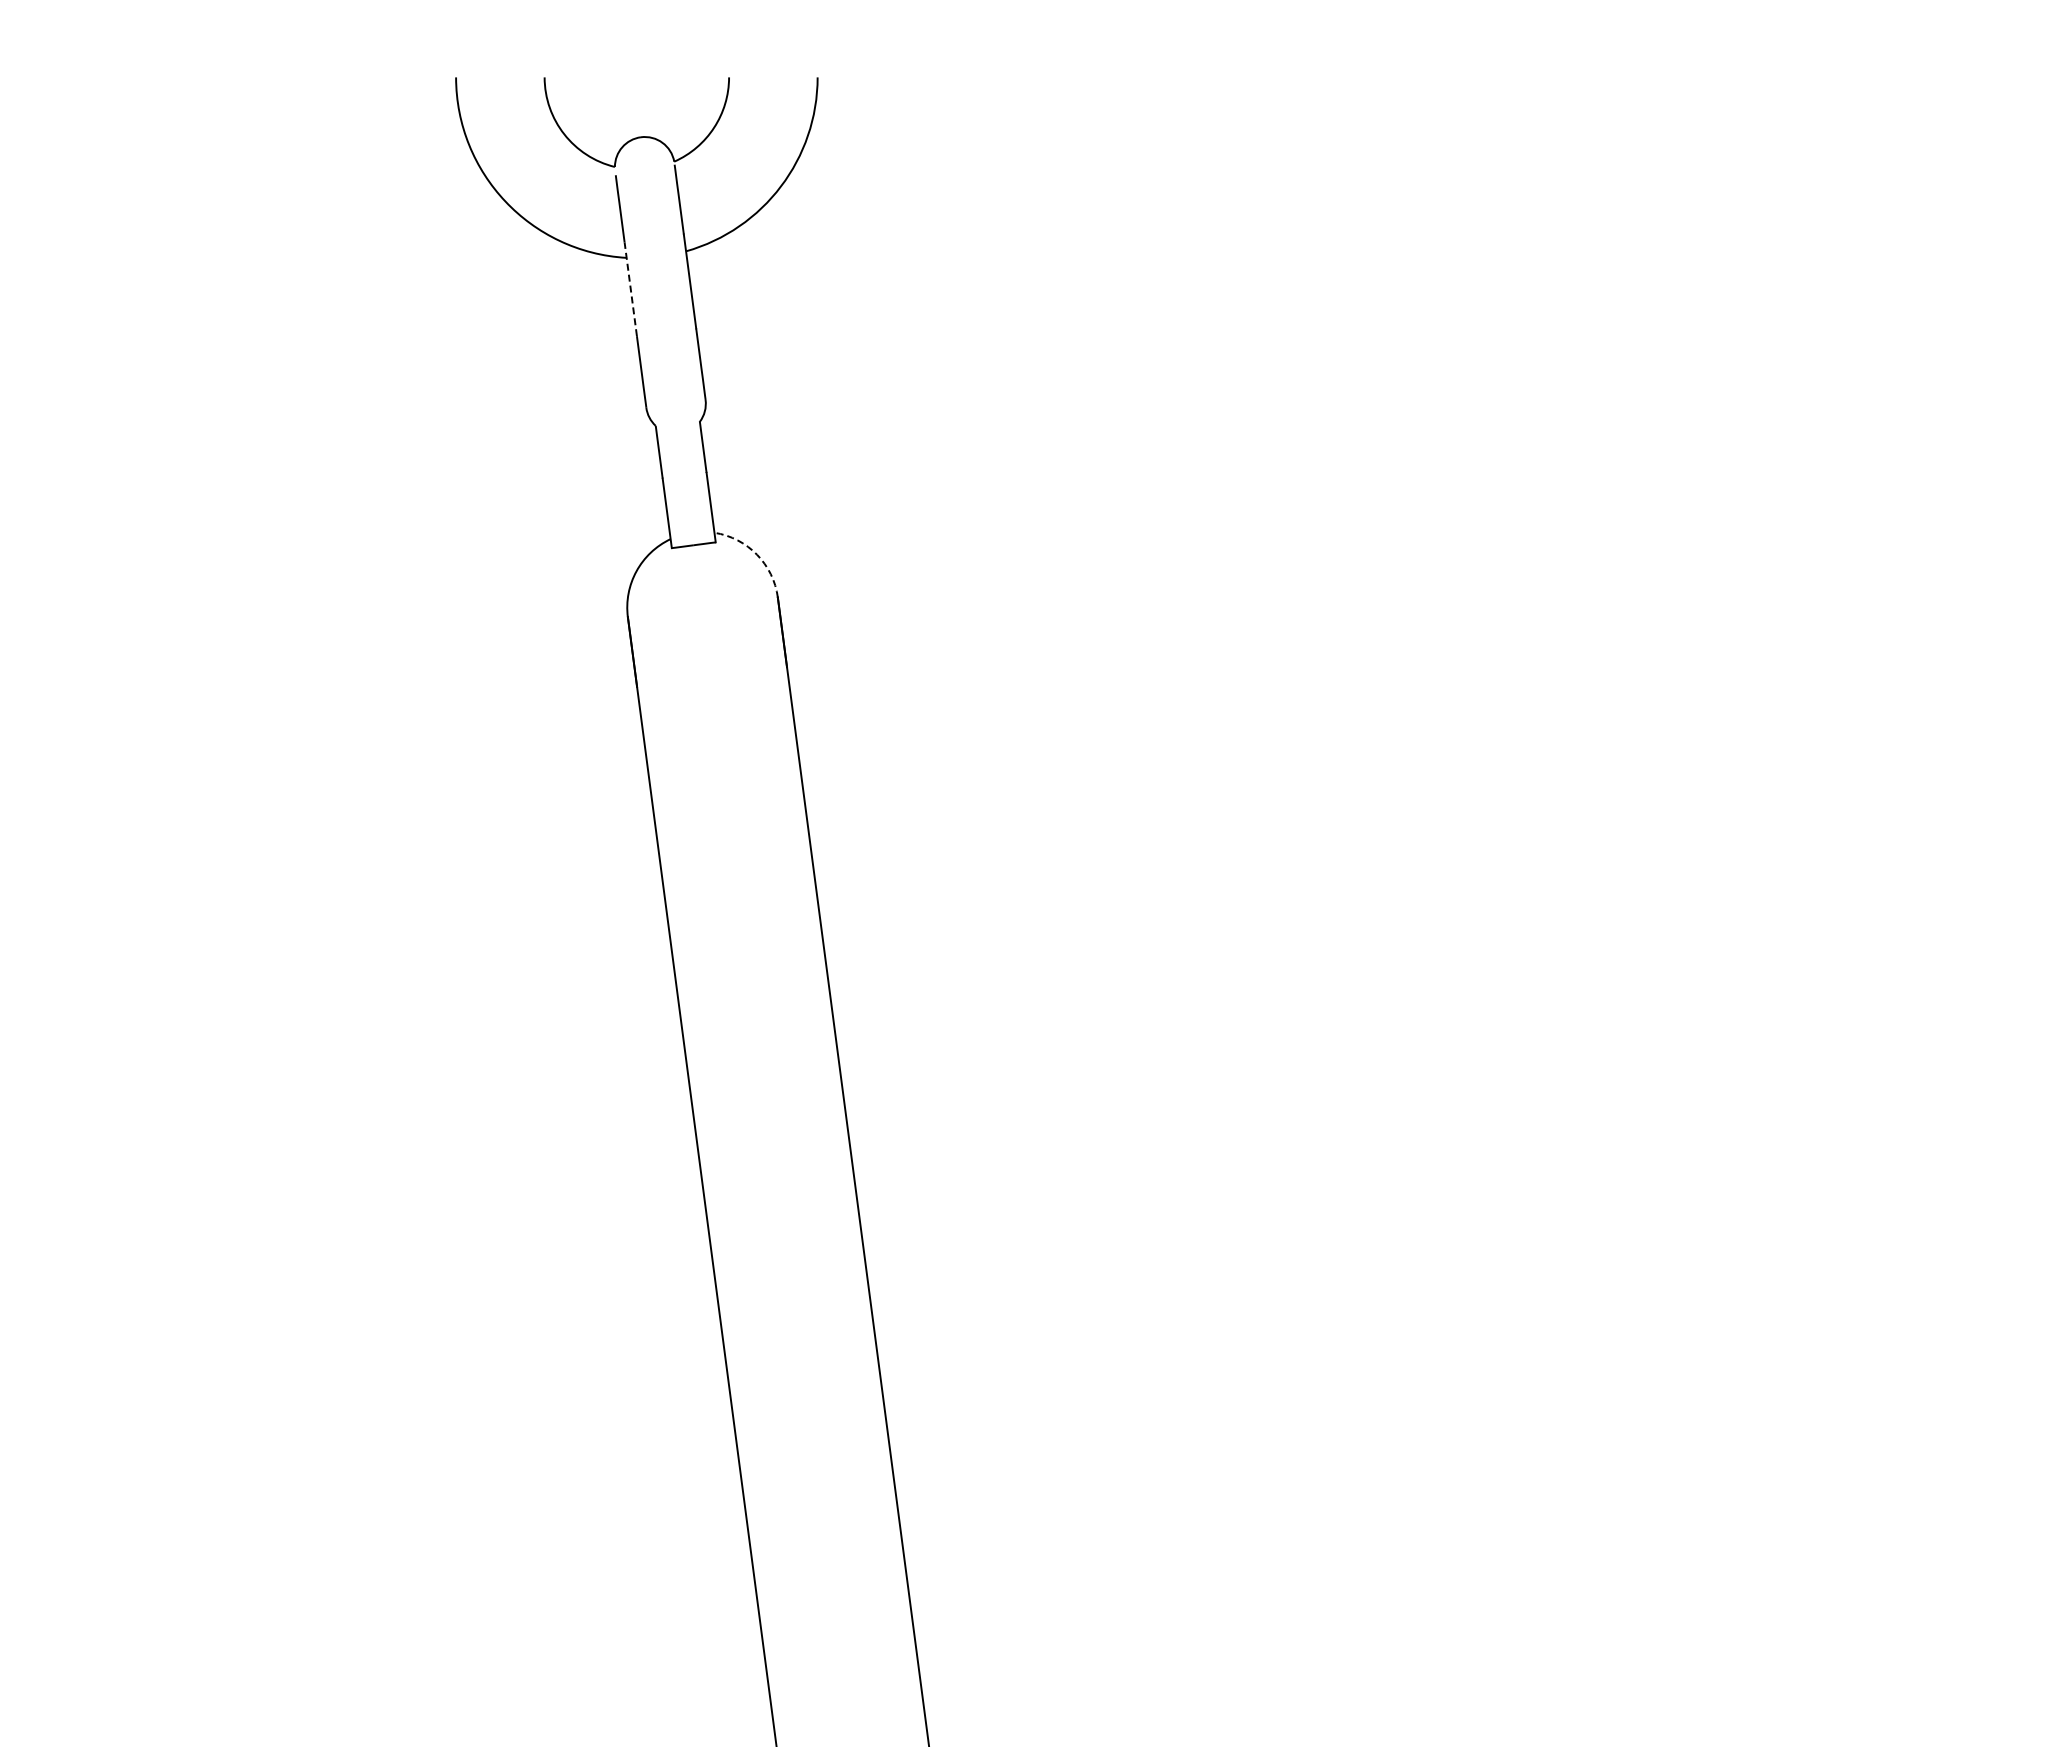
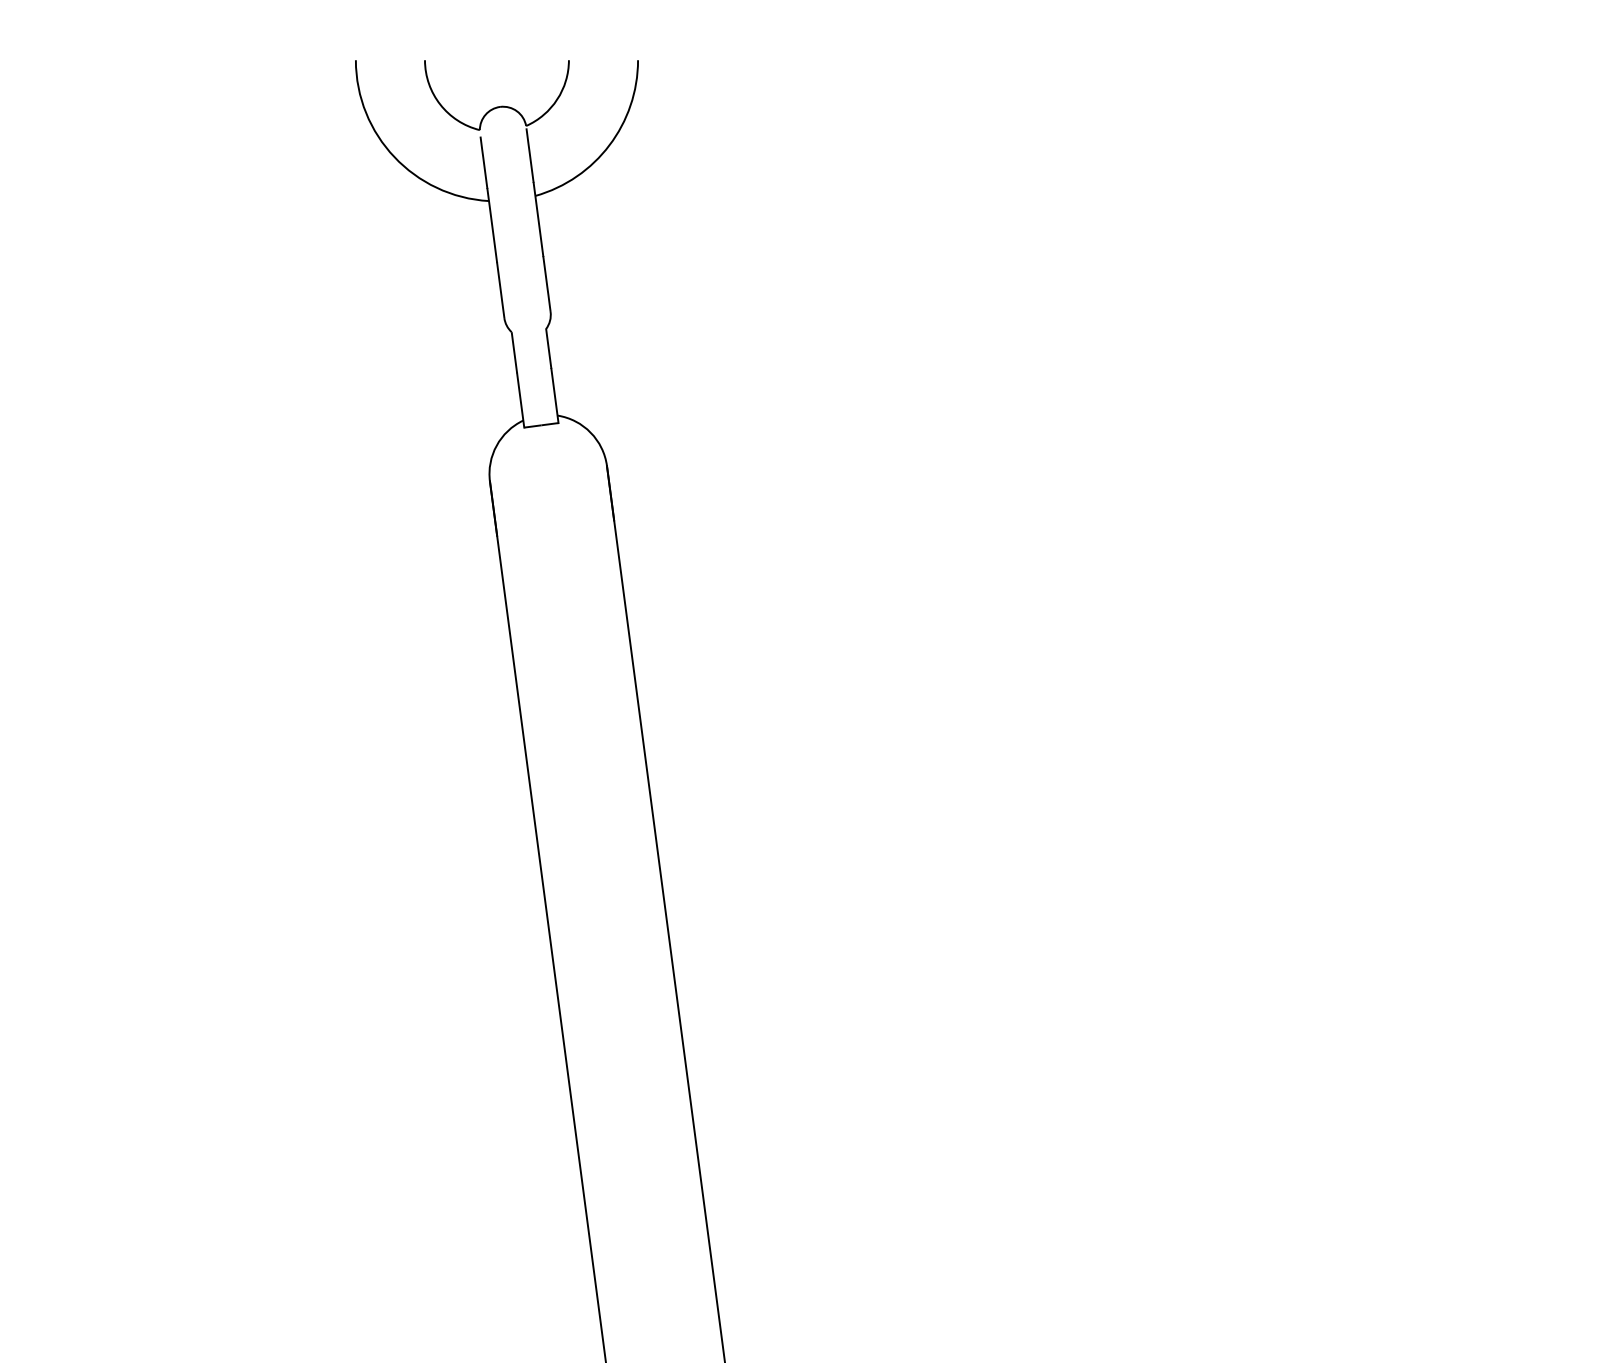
line: (630, 288) -> (492, 224), dashed -> solid
arc: (756, 554) -> (590, 432), dashed -> solid

